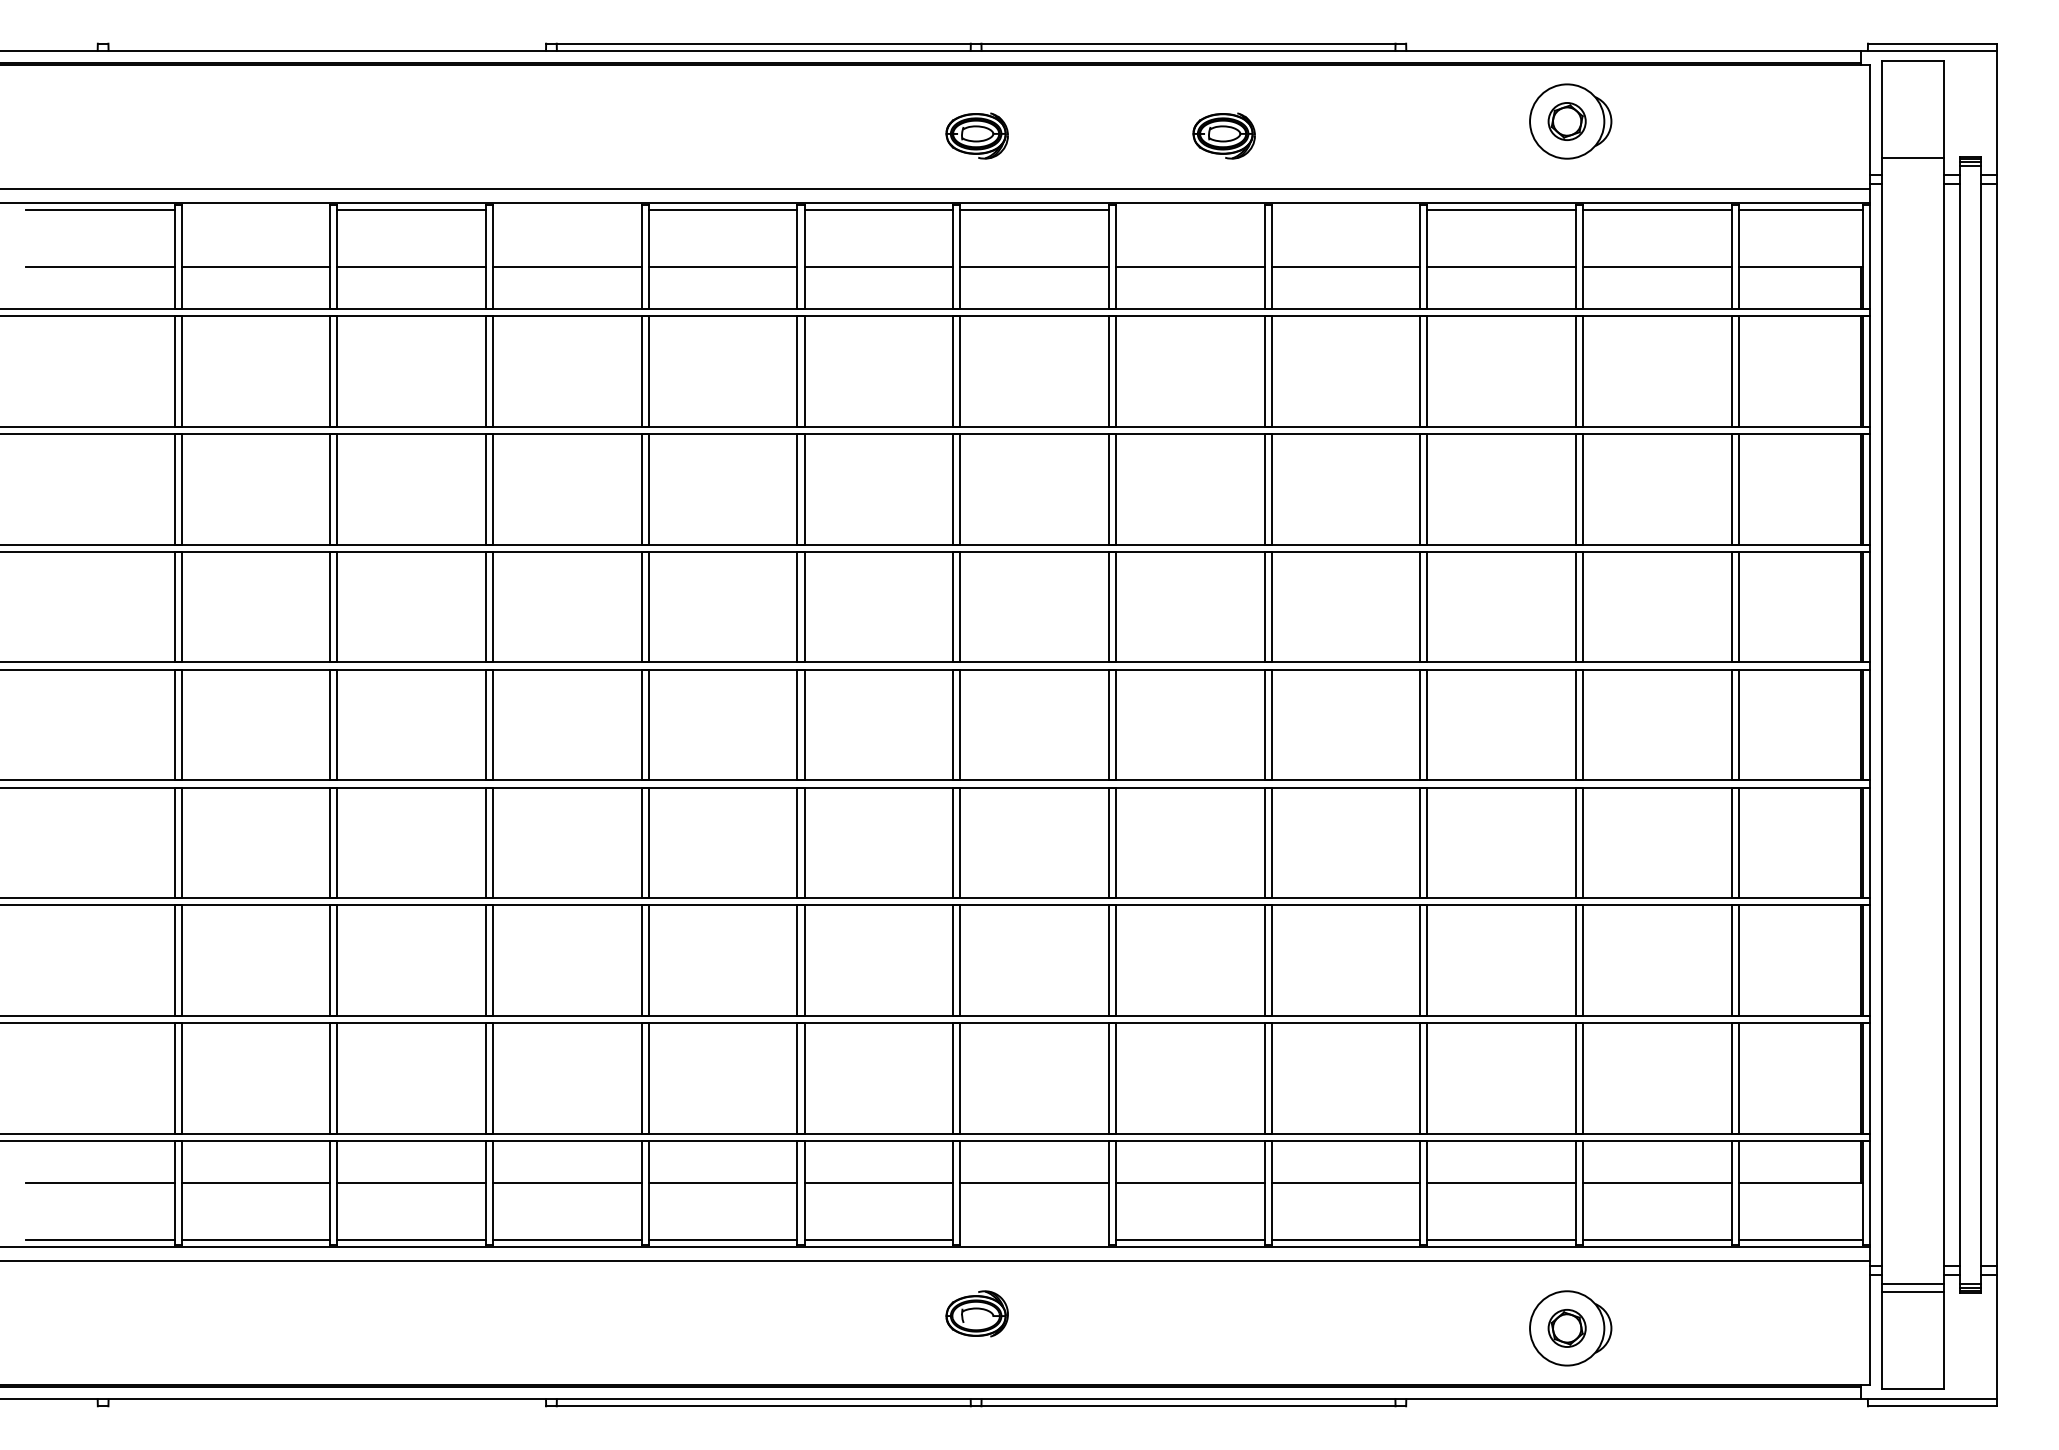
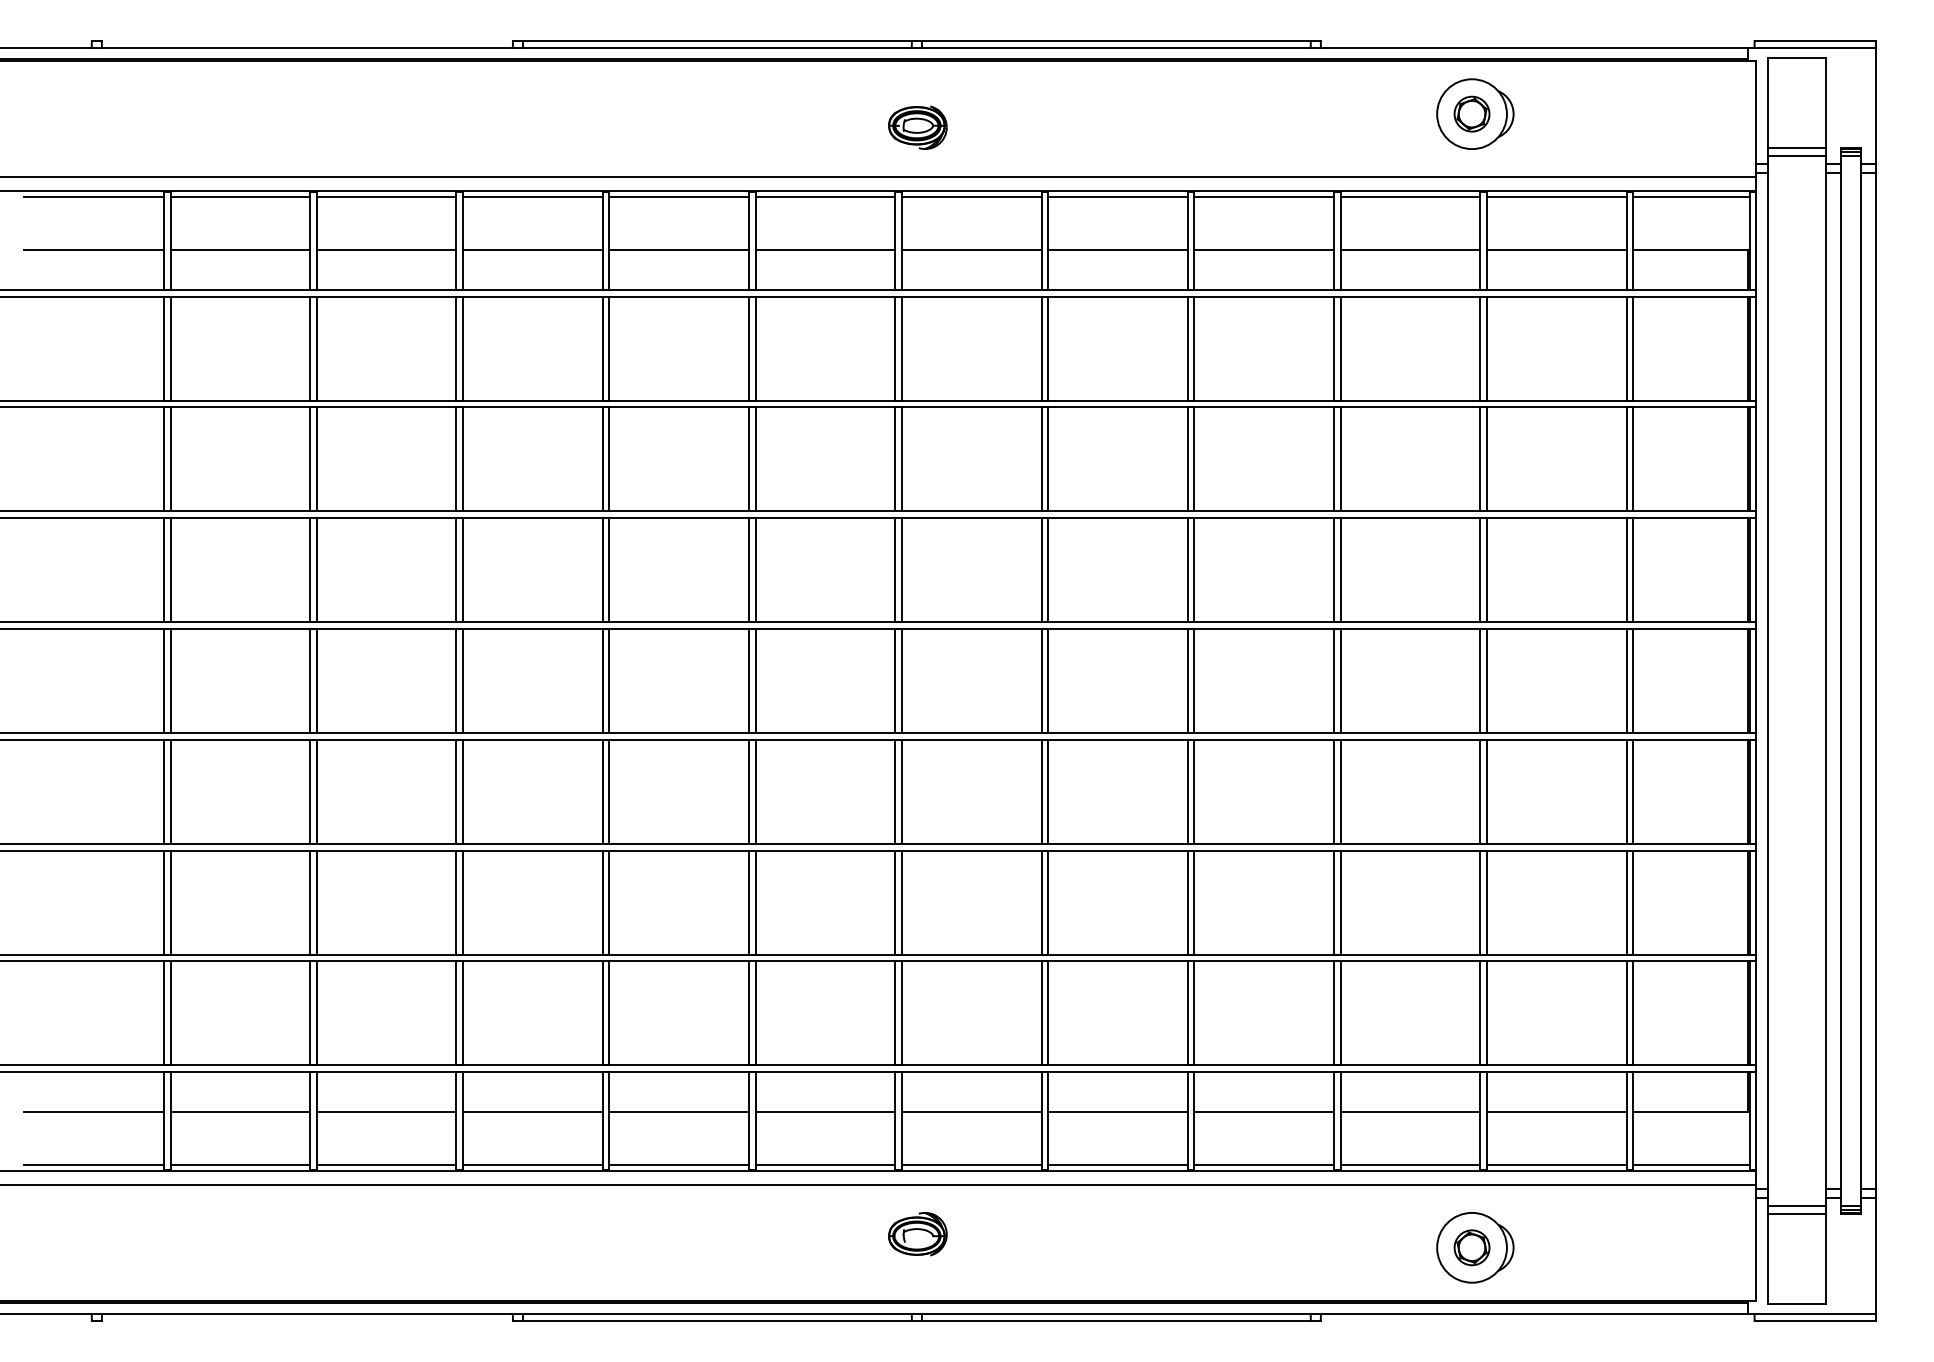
part: (1223, 135) -> (1149, 127), removed
line: (1912, 166) -> (1796, 156), added
line: (256, 210) -> (240, 197), added
line: (566, 210) -> (532, 197), added
line: (1189, 210) -> (1117, 197), added
line: (1346, 210) -> (1264, 197), added
line: (1034, 1239) -> (971, 1164), added

